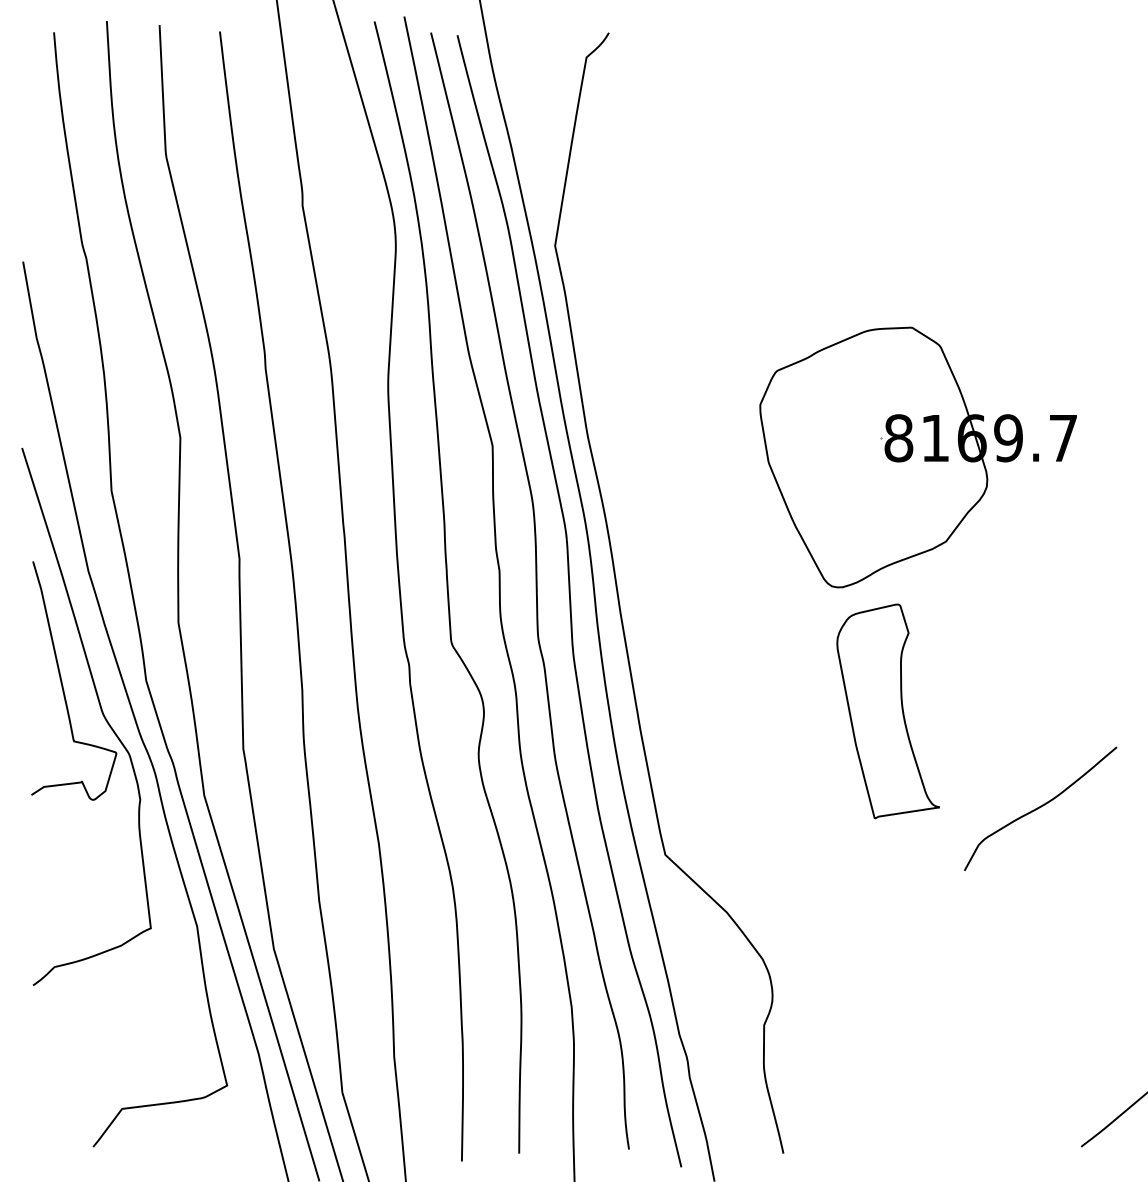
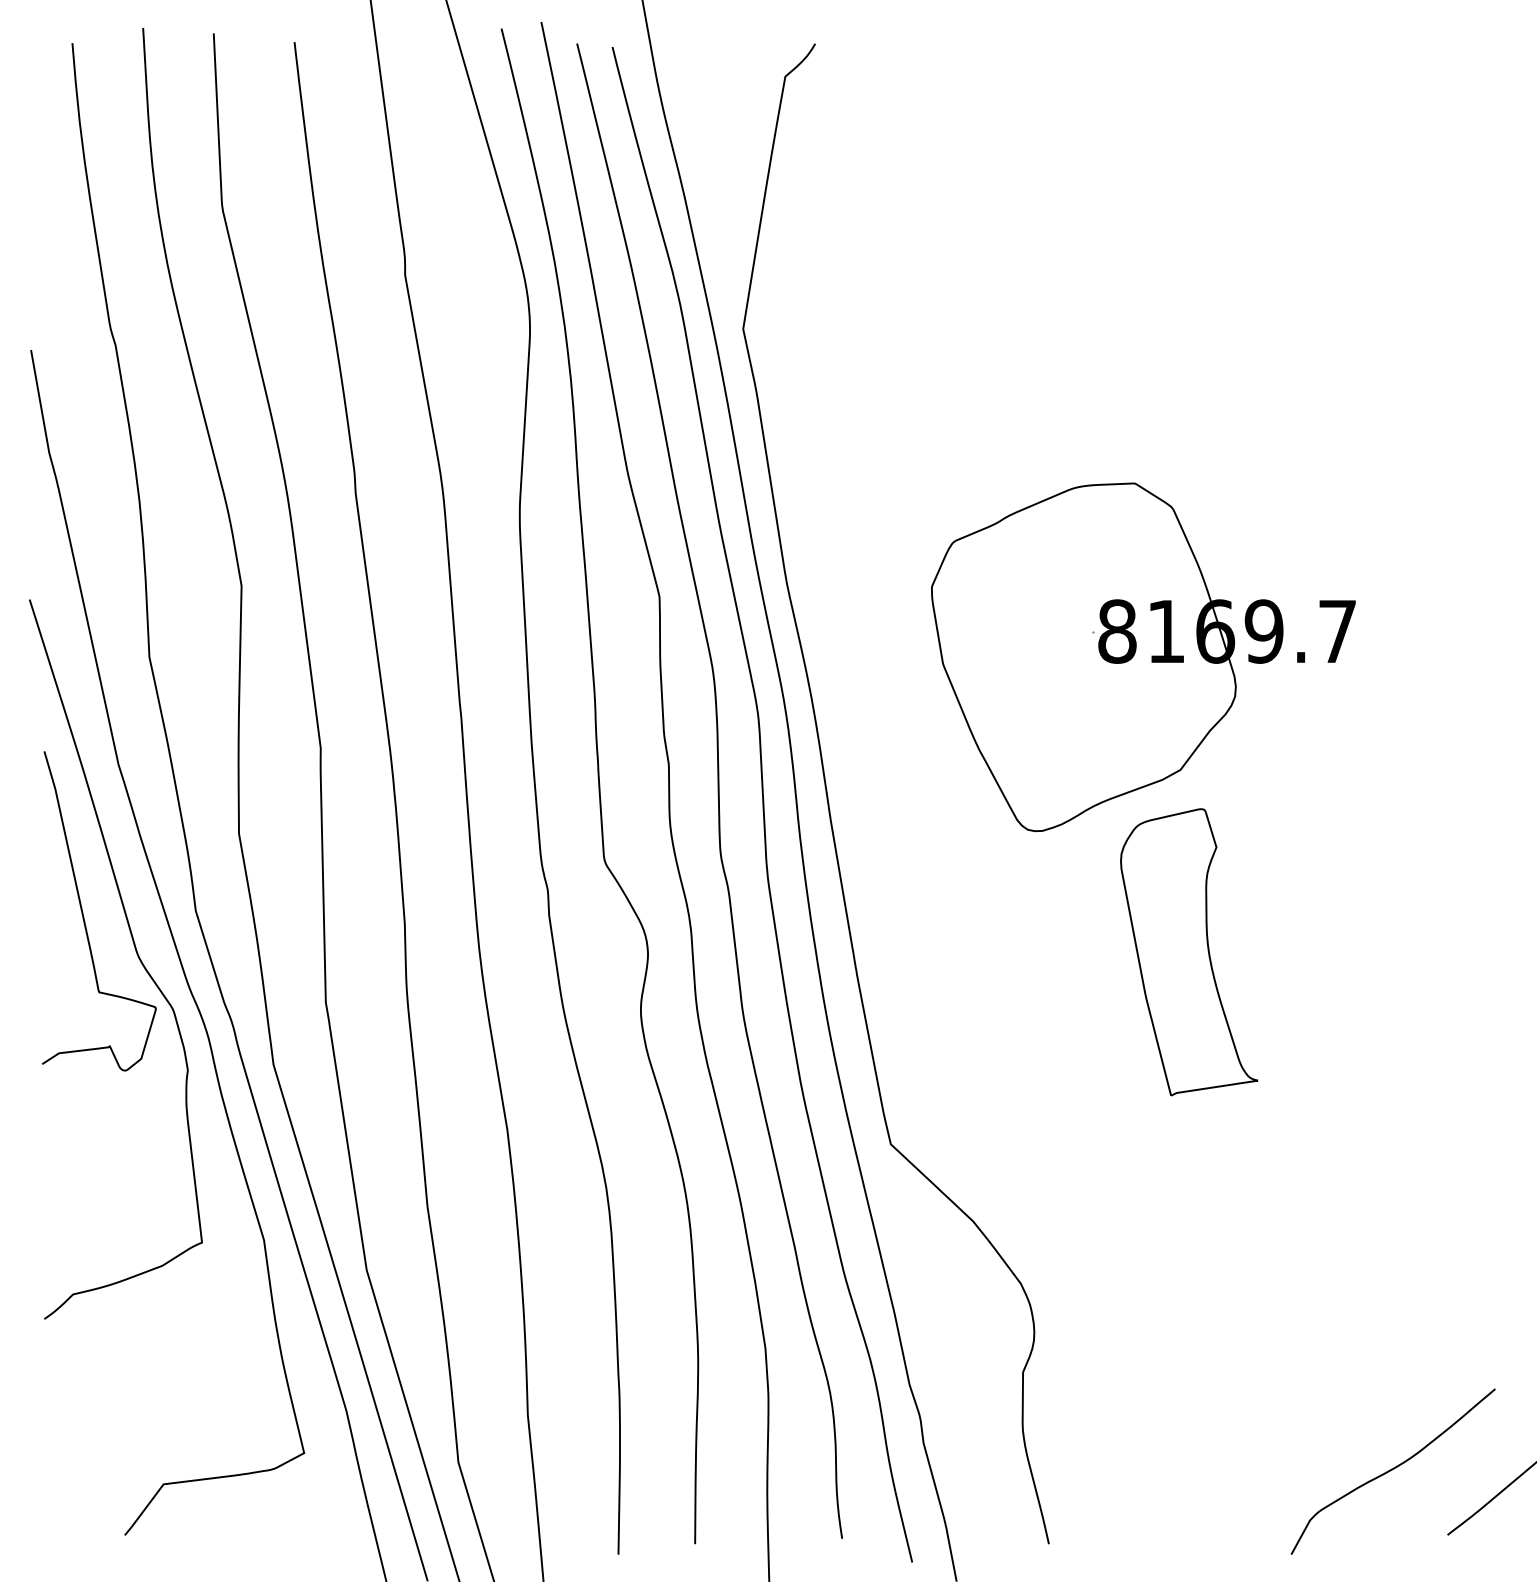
part: (918, 457) -> (1143, 657), moved
curve: (1040, 808) -> (1392, 1470), moved

